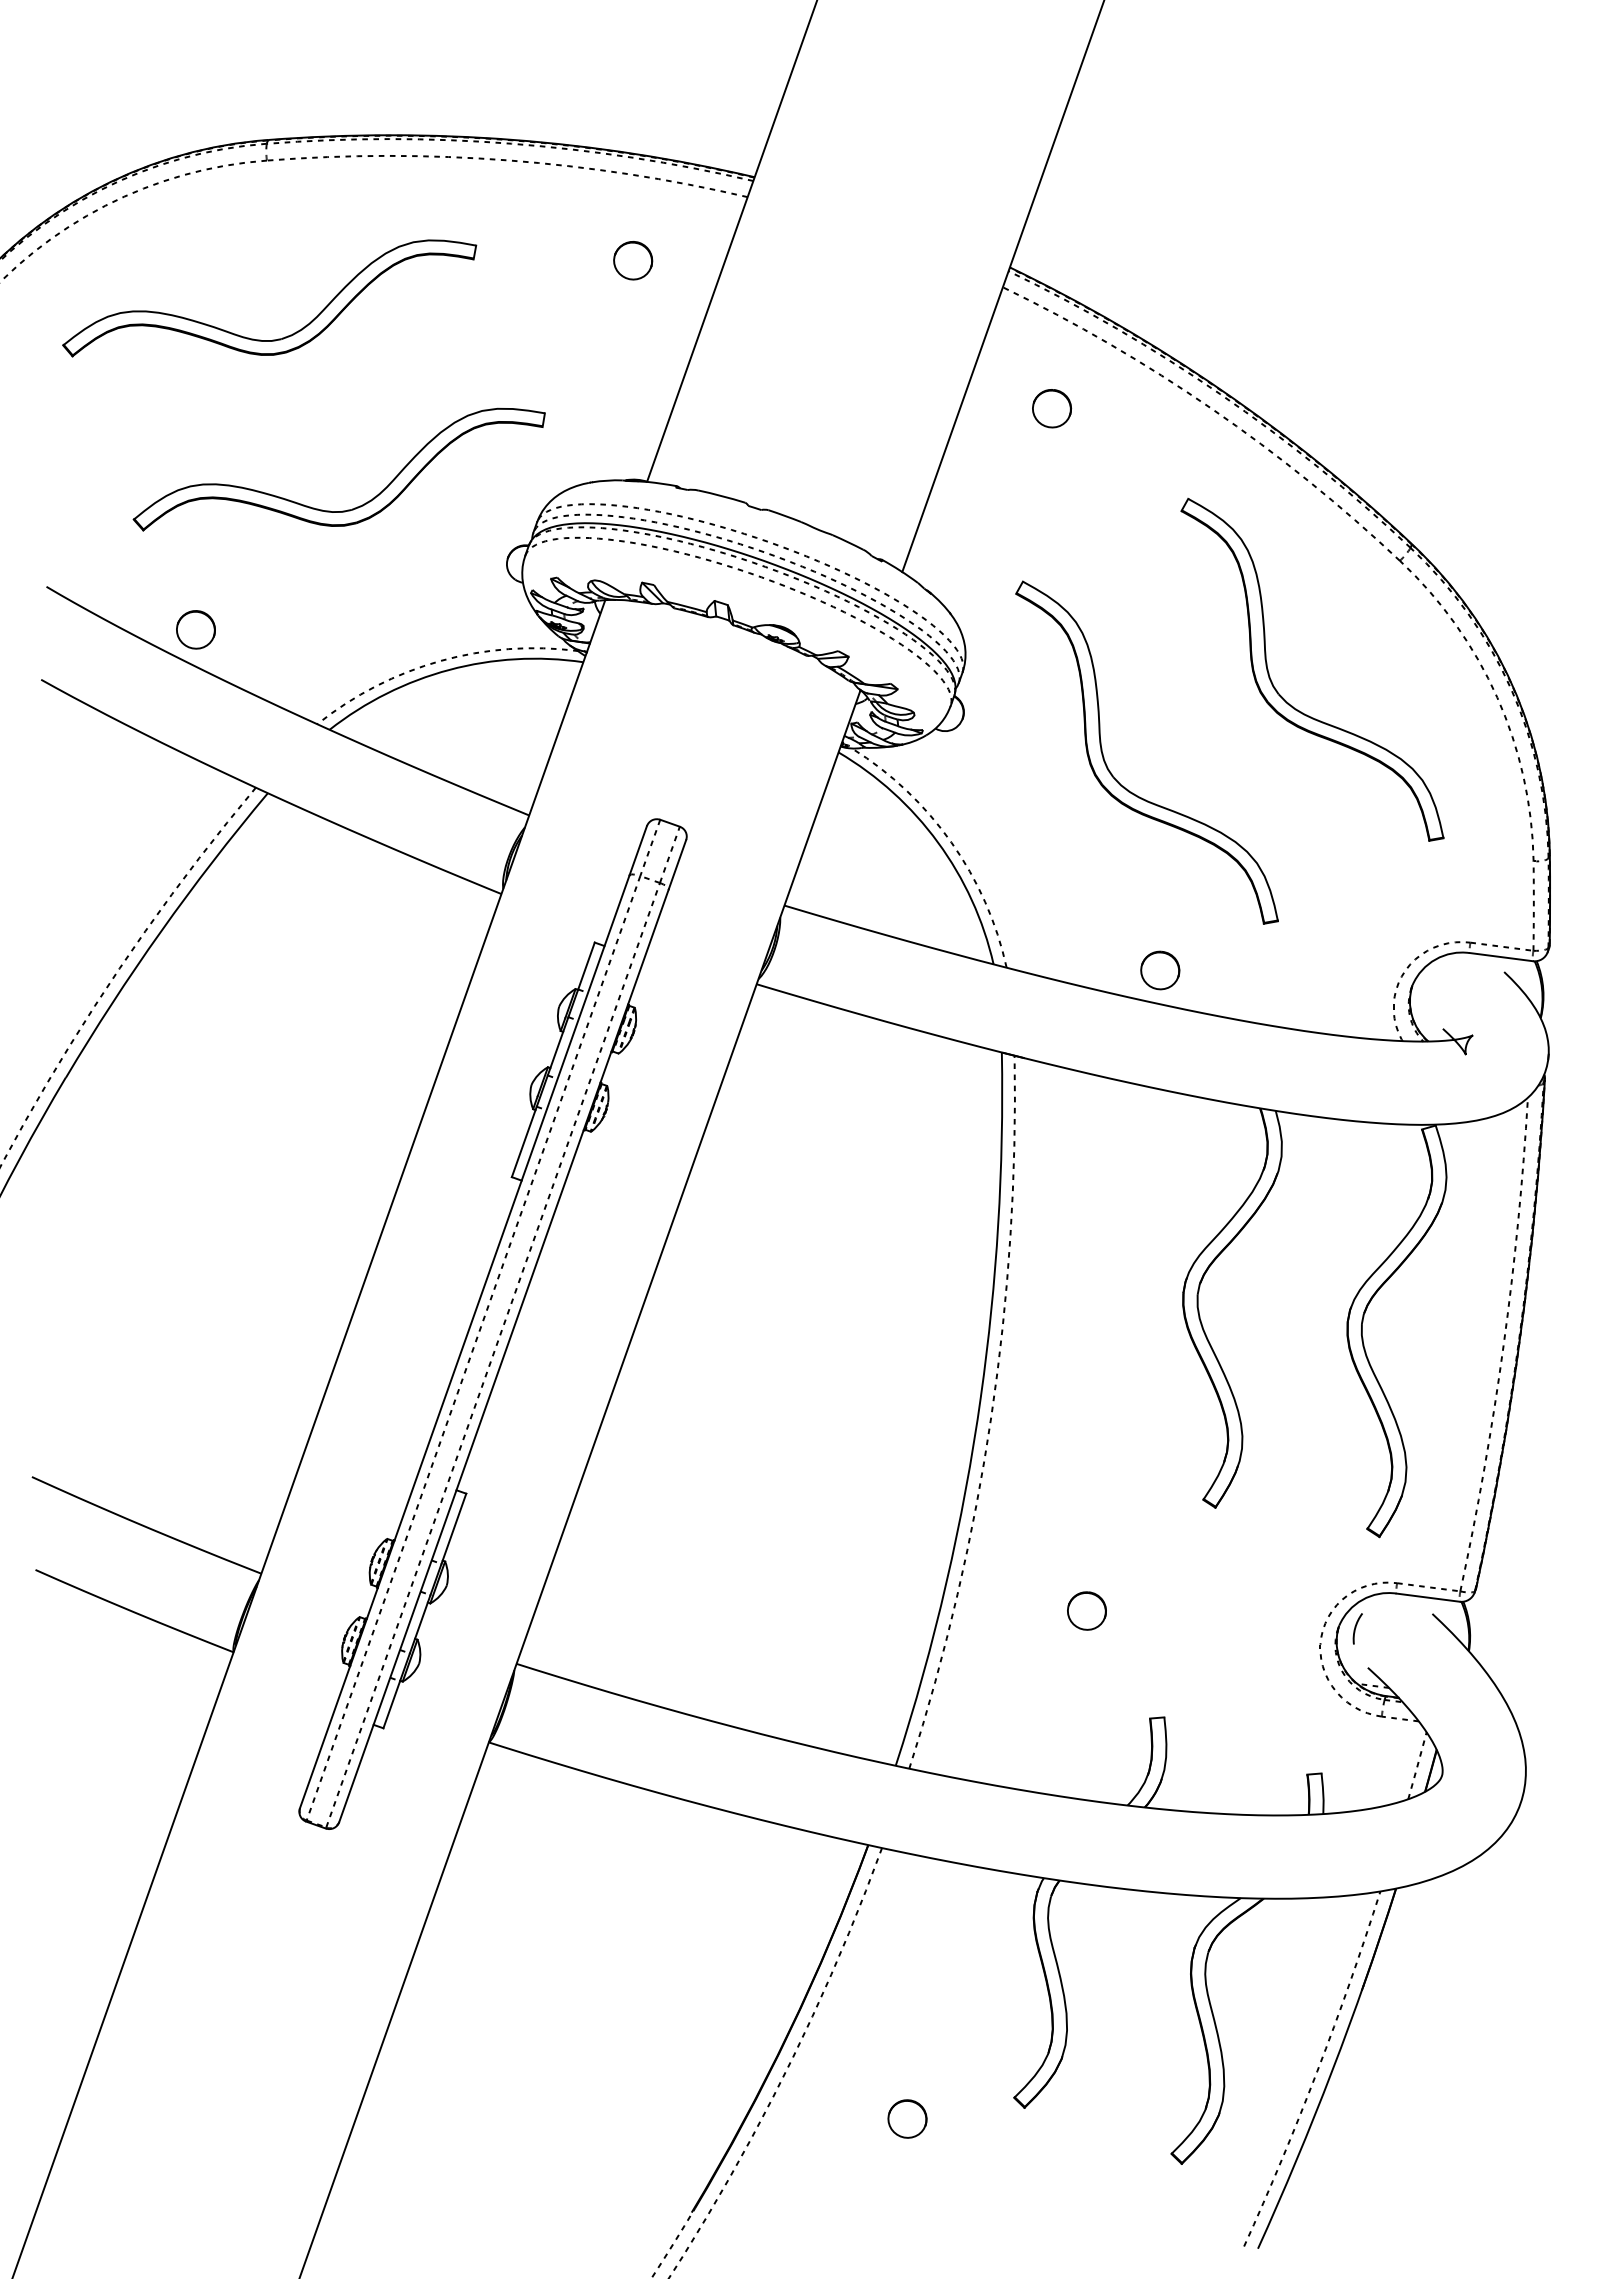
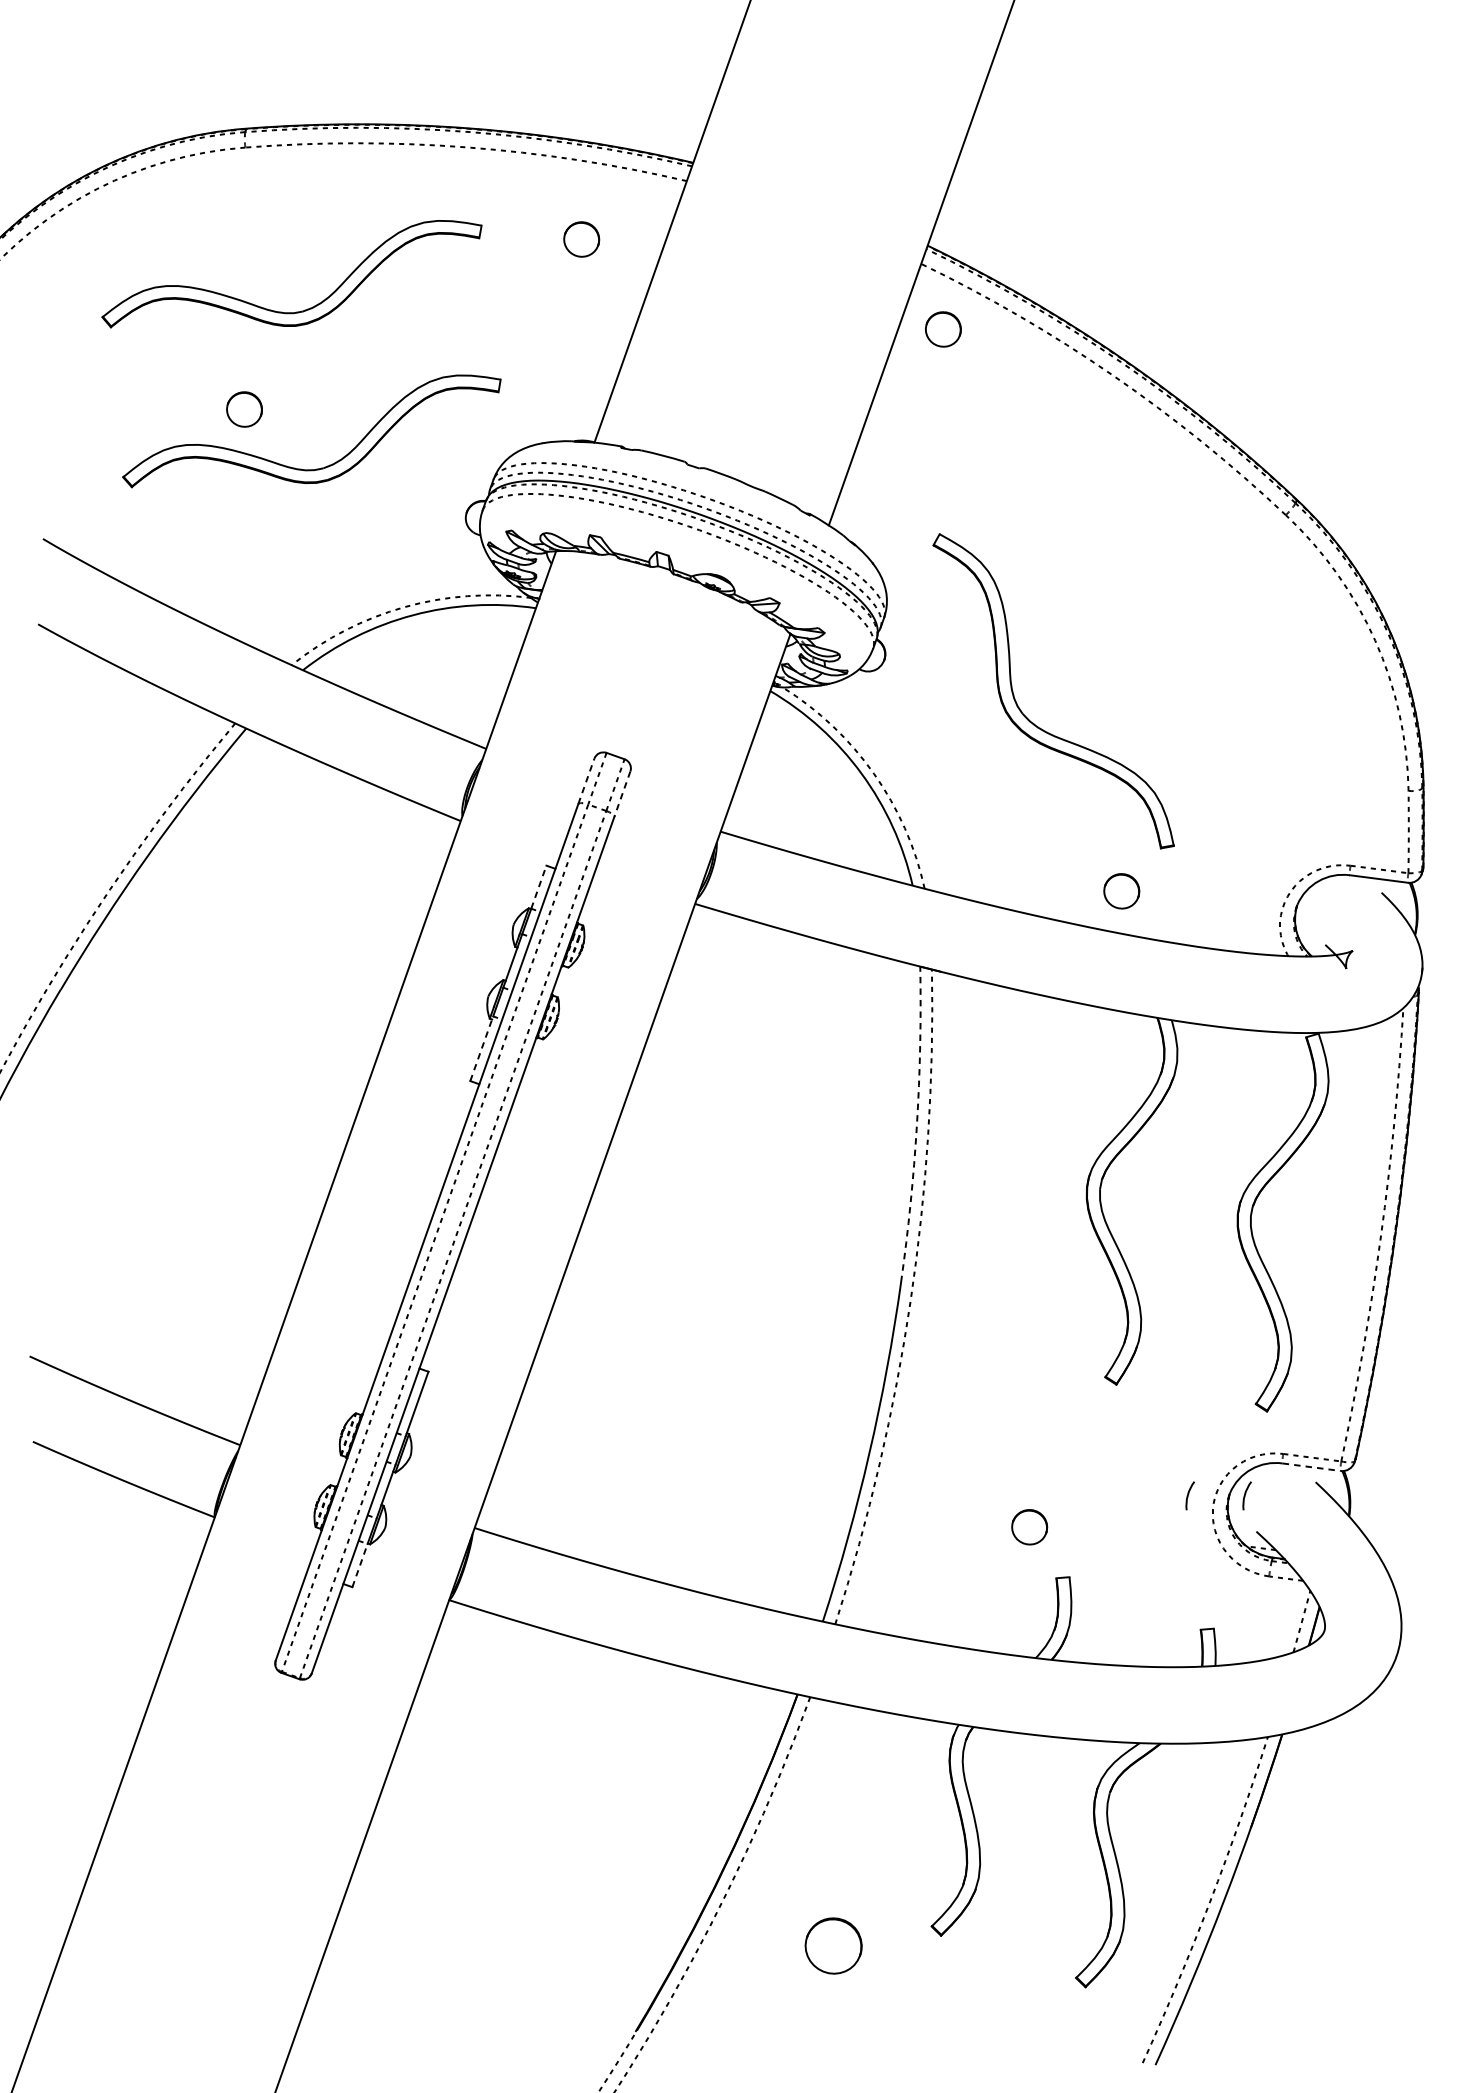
part: (278, 338) -> (300, 310), moved
part: (1052, 408) -> (943, 329), moved
part: (195, 629) -> (244, 409), moved
part: (1283, 697) -> (1178, 640), removed
line: (638, 850) -> (586, 781), solid -> dashed
line: (677, 865) -> (622, 794), solid -> dashed
line: (586, 966) -> (538, 887), solid -> dashed
part: (1160, 970) -> (1121, 891), moved
line: (524, 1141) -> (481, 1048), solid -> dashed
arc: (998, 1224) -> (917, 1124), solid -> dashed
line: (1428, 1597) -> (1312, 1467), solid -> dashed
part: (1086, 1610) -> (1029, 1526), moved
arc: (1294, 1628) -> (1189, 1495), added
line: (391, 1704) -> (359, 1565), solid -> dashed
part: (907, 2118) -> (833, 1945), size x1.6

